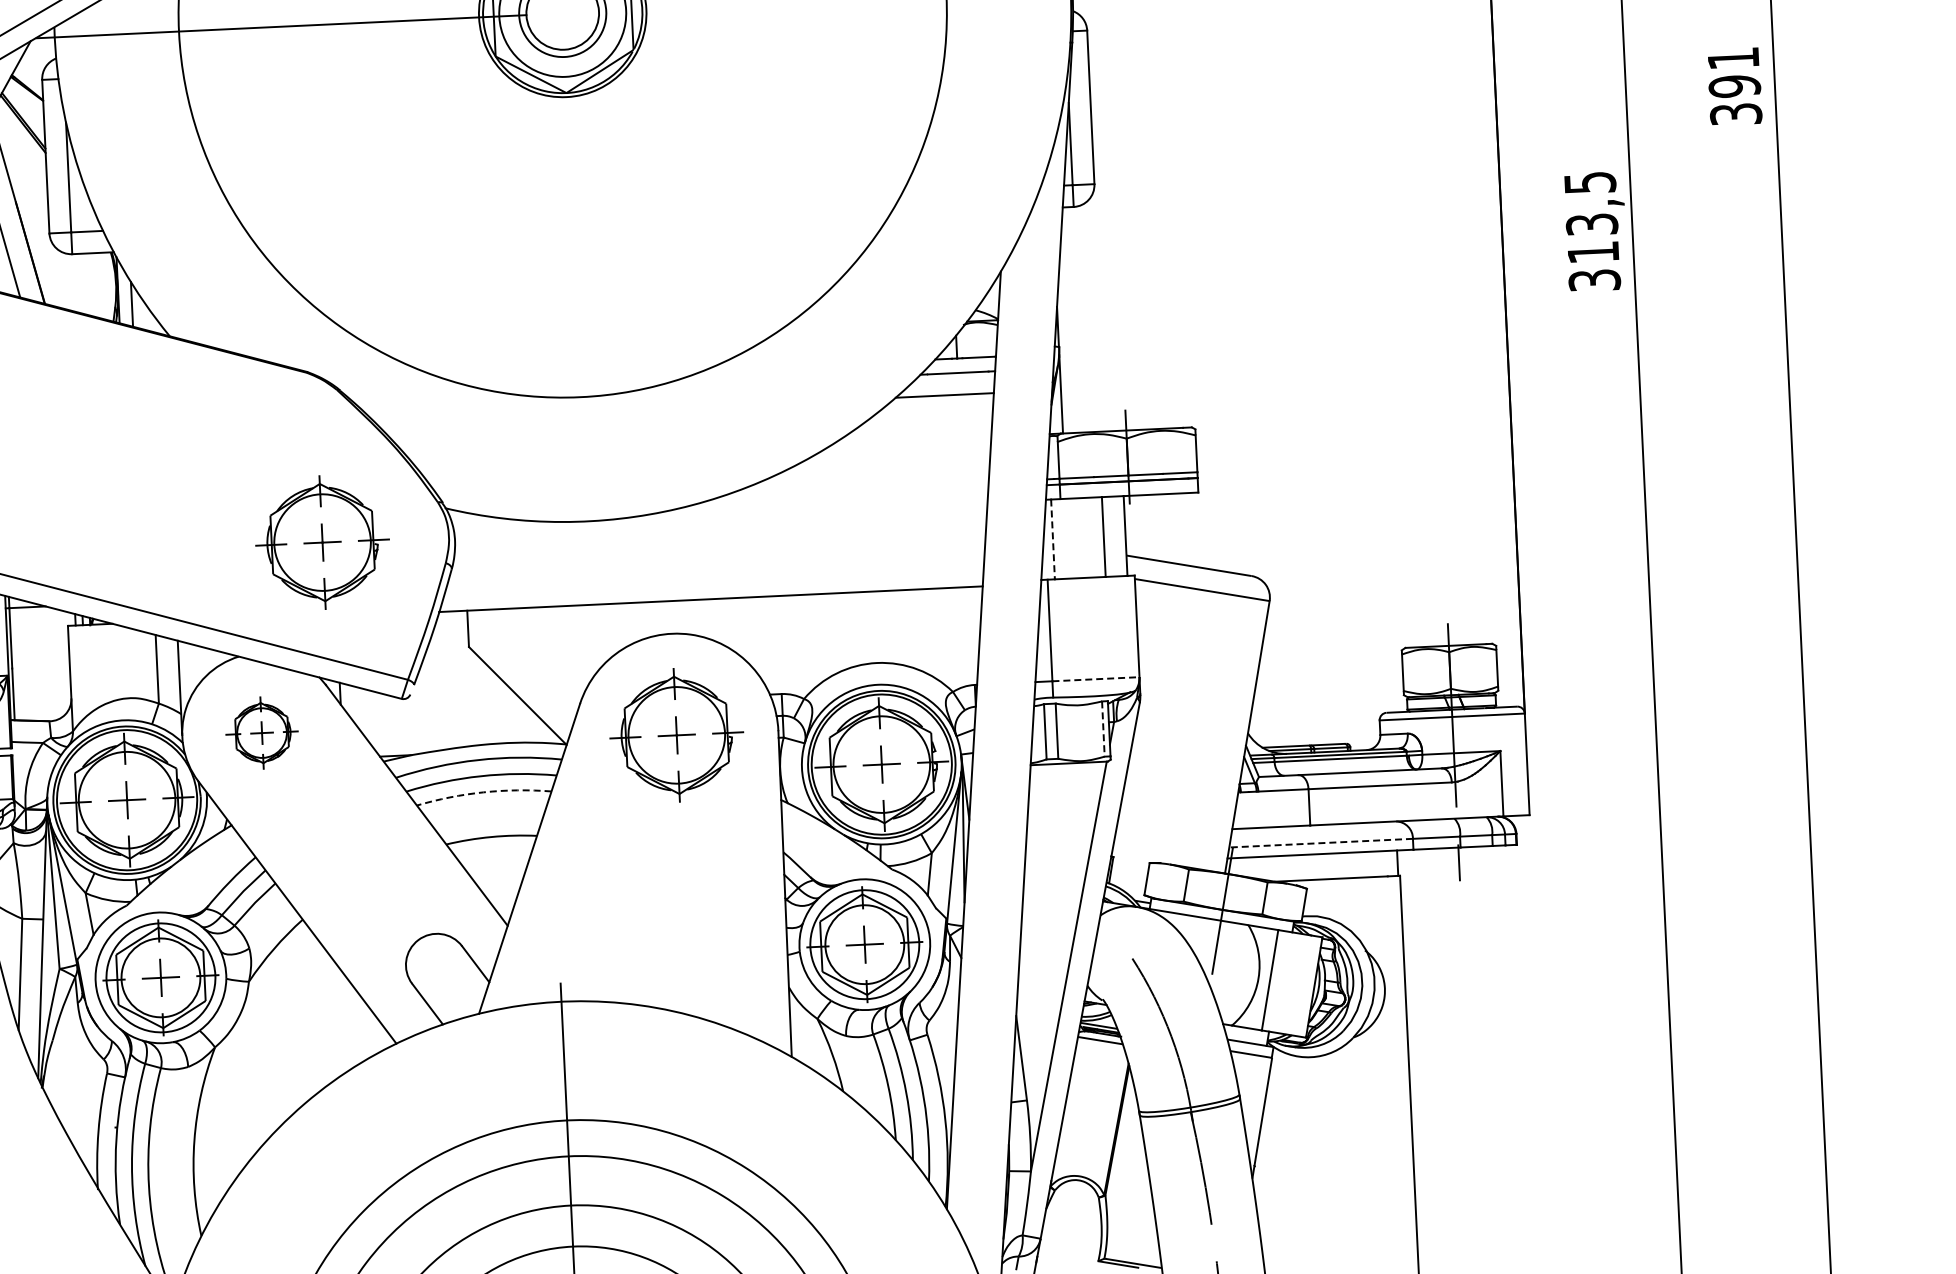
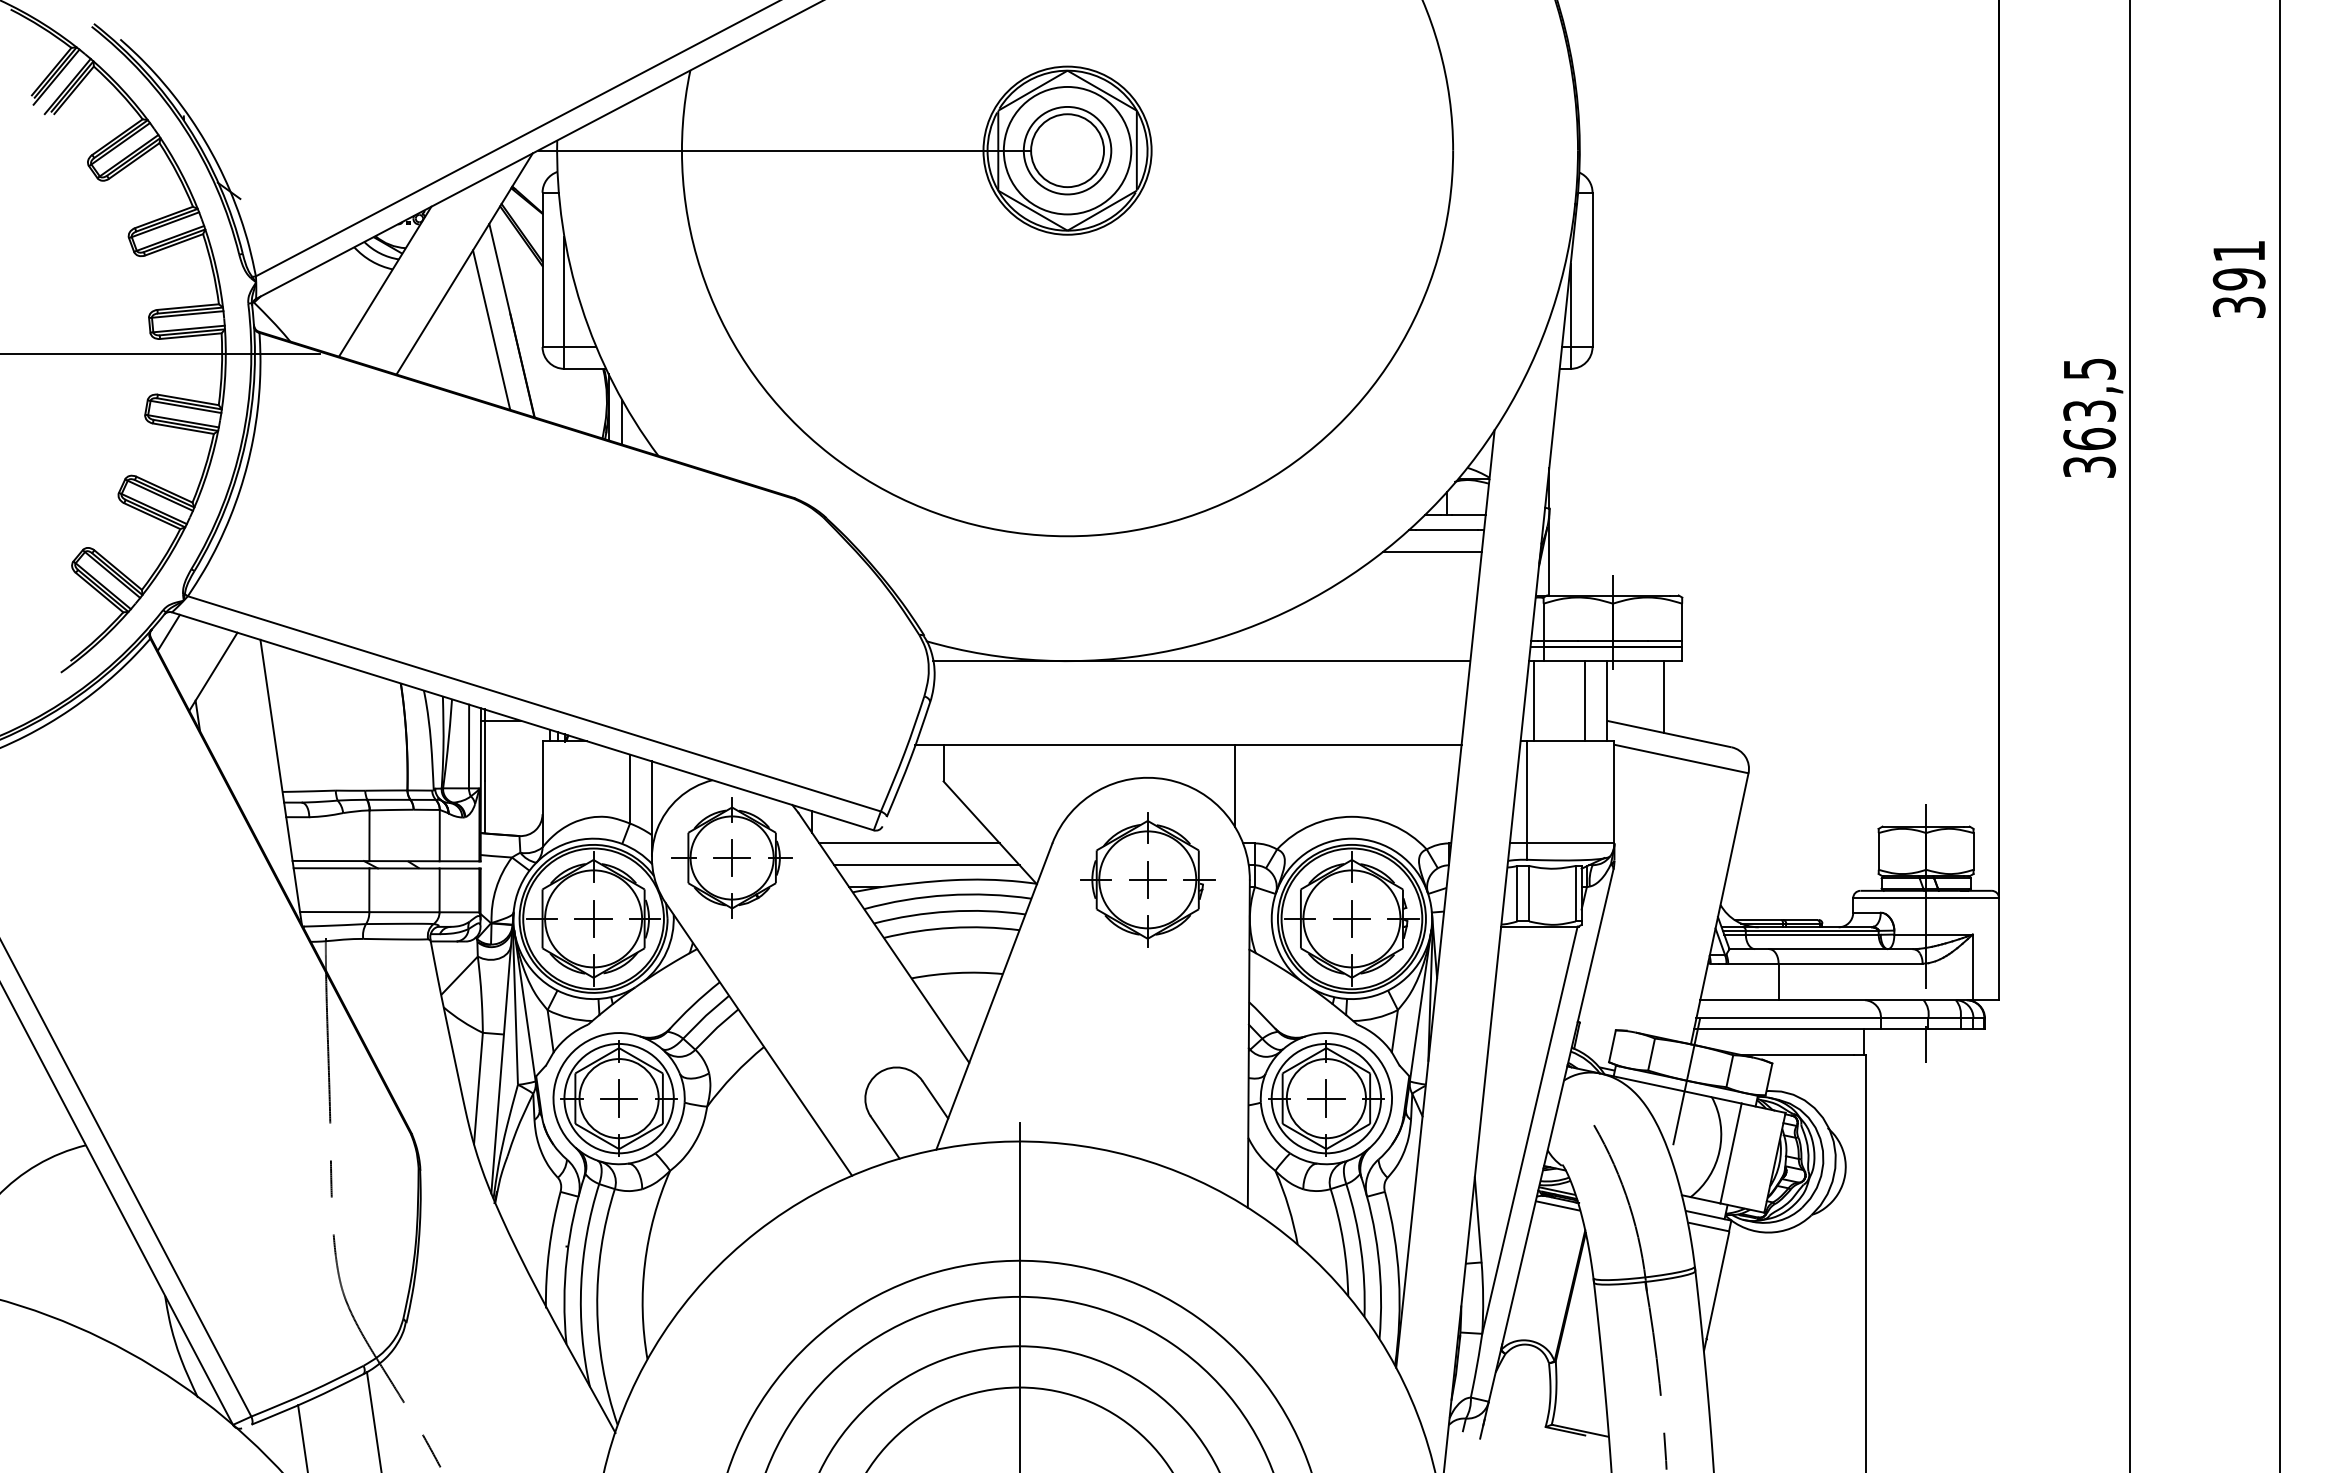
text: (1593, 251) -> (2089, 438), 313,5 -> 363,5
line: (720, 515) -> (1201, 661), added
line: (1181, 528) -> (1663, 696), added
line: (1053, 539) -> (1534, 701), dashed -> solid
part: (322, 542) -> (801, 669), removed
line: (759, 637) -> (1235, 785), added
line: (1095, 679) -> (1570, 843), dashed -> solid
line: (437, 710) -> (909, 843), added
line: (1103, 728) -> (1575, 893), dashed -> solid
line: (455, 731) -> (926, 865), added
part: (261, 732) -> (731, 857), size x1.67
arc: (483, 791) -> (951, 927), dashed -> solid
line: (1320, 843) -> (1788, 1018), dashed -> solid

